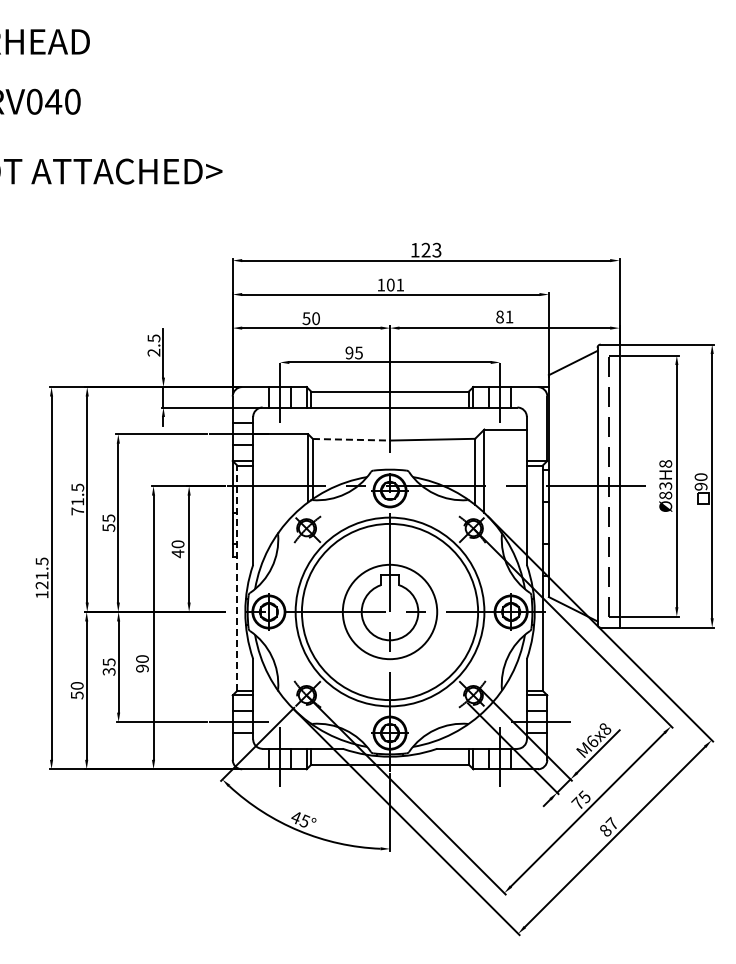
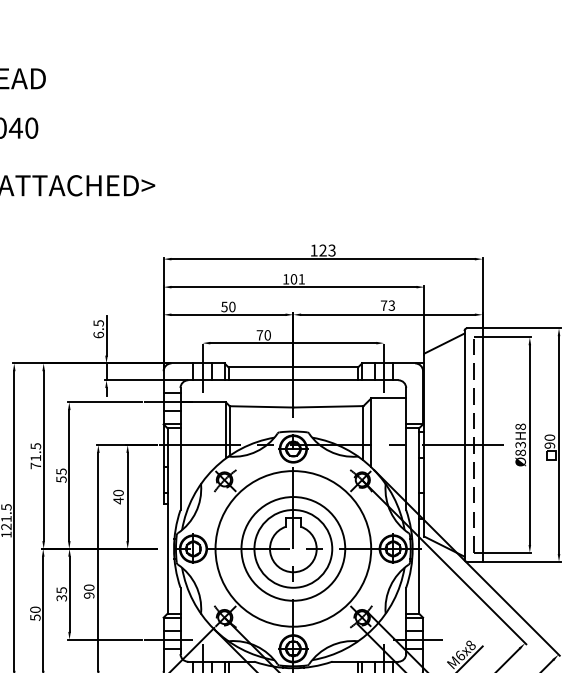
text: (504, 316) -> (387, 305), 81 -> 73
text: (153, 352) -> (98, 334), 2.5 -> 6.5
text: (353, 352) -> (263, 334), 95 -> 70
line: (351, 439) -> (261, 406), dashed -> solid
line: (237, 577) -> (167, 520), dashed -> solid
circle: (389, 611) -> (292, 548), size x0.71

